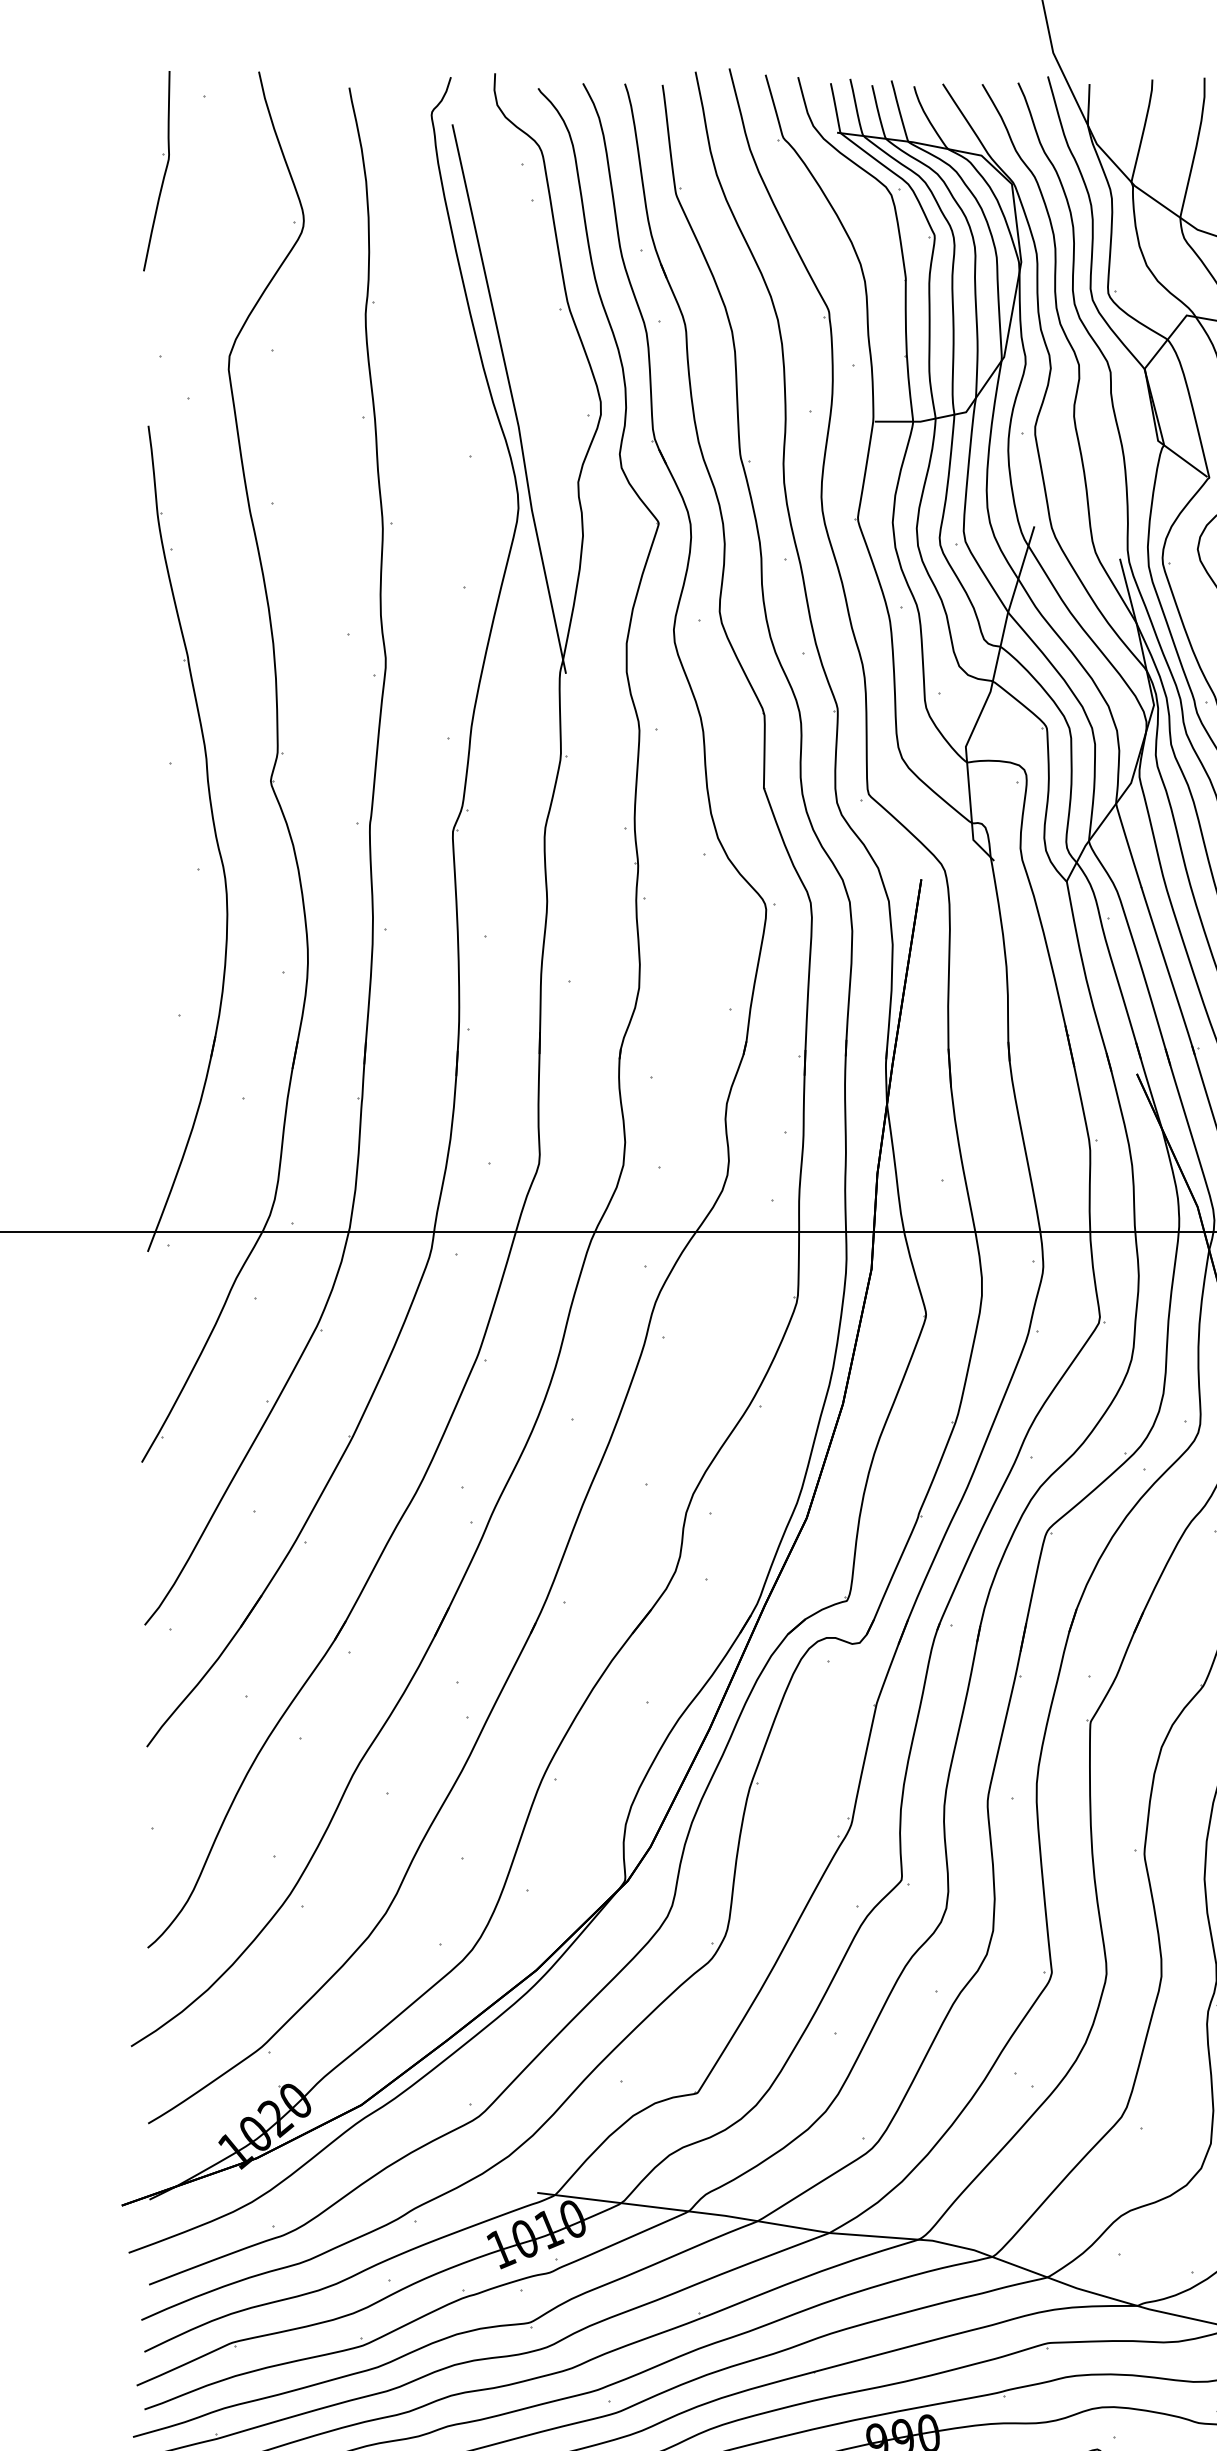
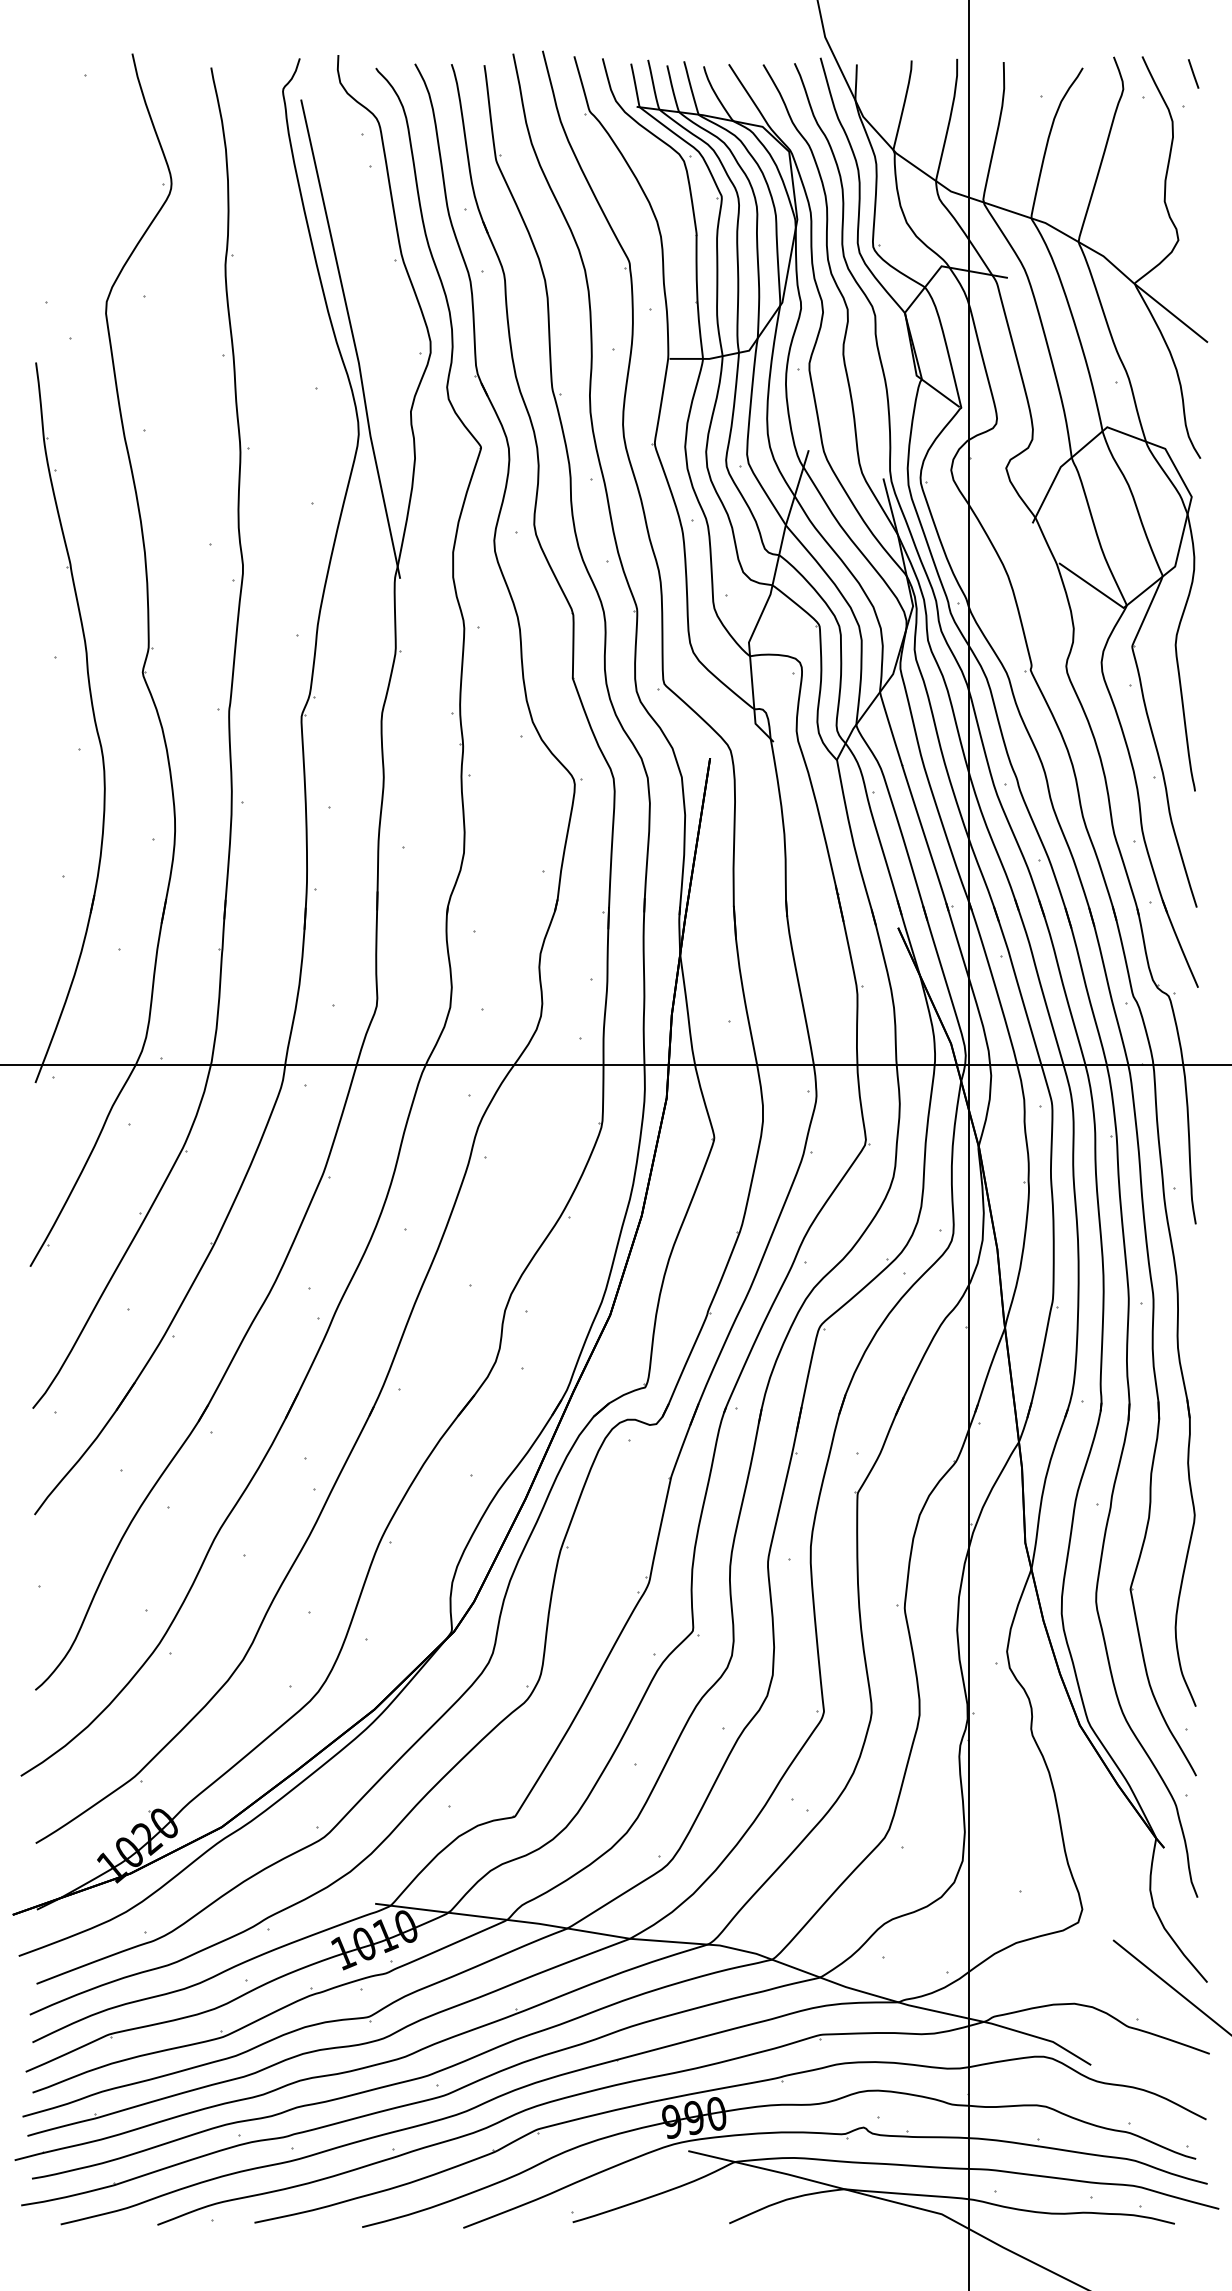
part: (163, 172) -> (49, 141), removed

